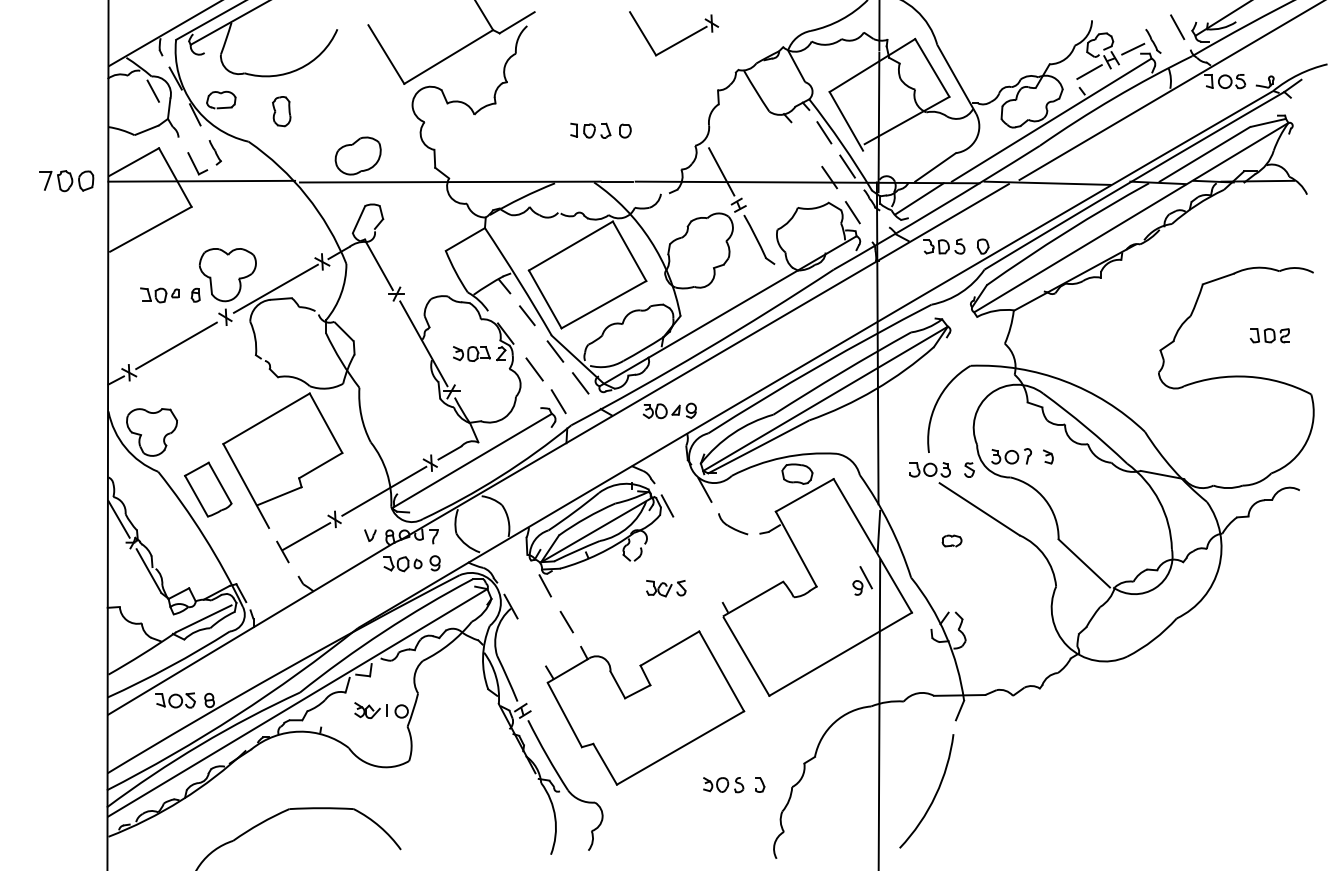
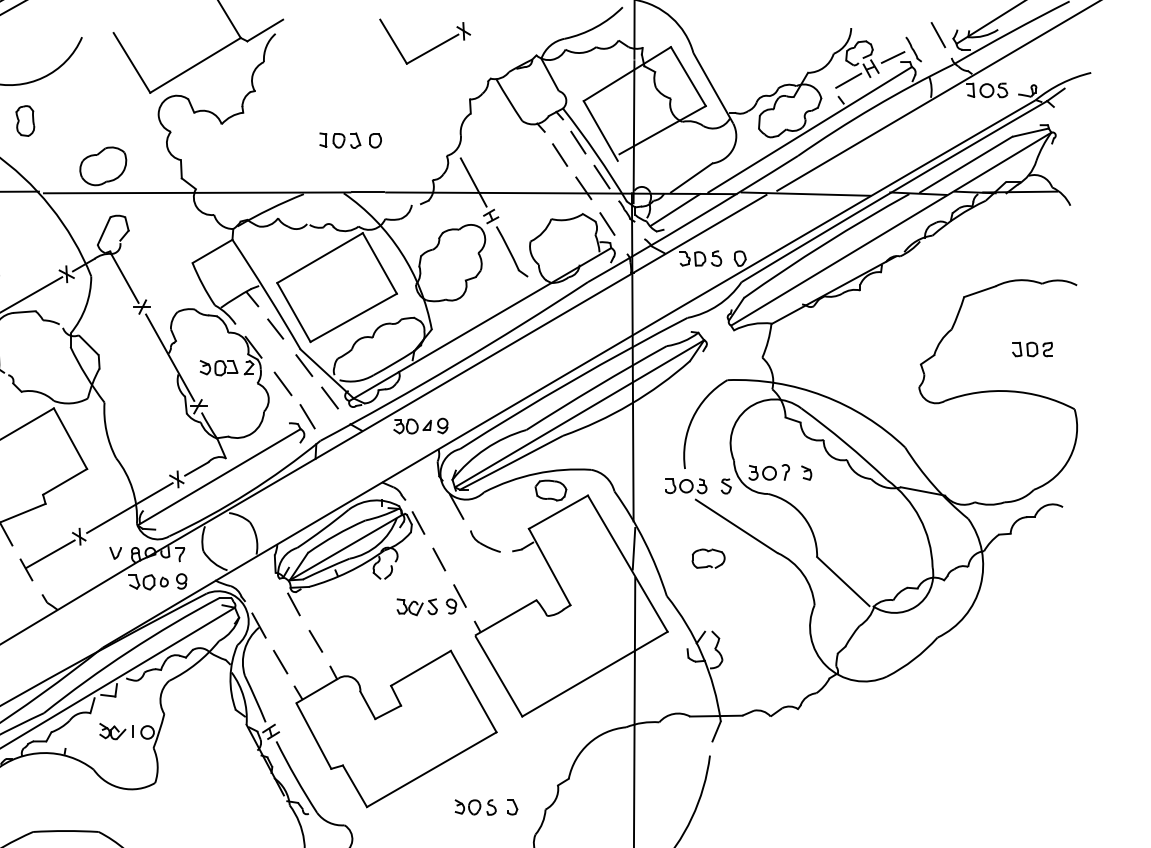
line: (806, 144) -> (560, 154), added
part: (951, 540) -> (707, 558), size x1.67
line: (687, 541) -> (438, 559), added
part: (862, 580) -> (456, 598), moved
line: (531, 642) -> (279, 662), added

